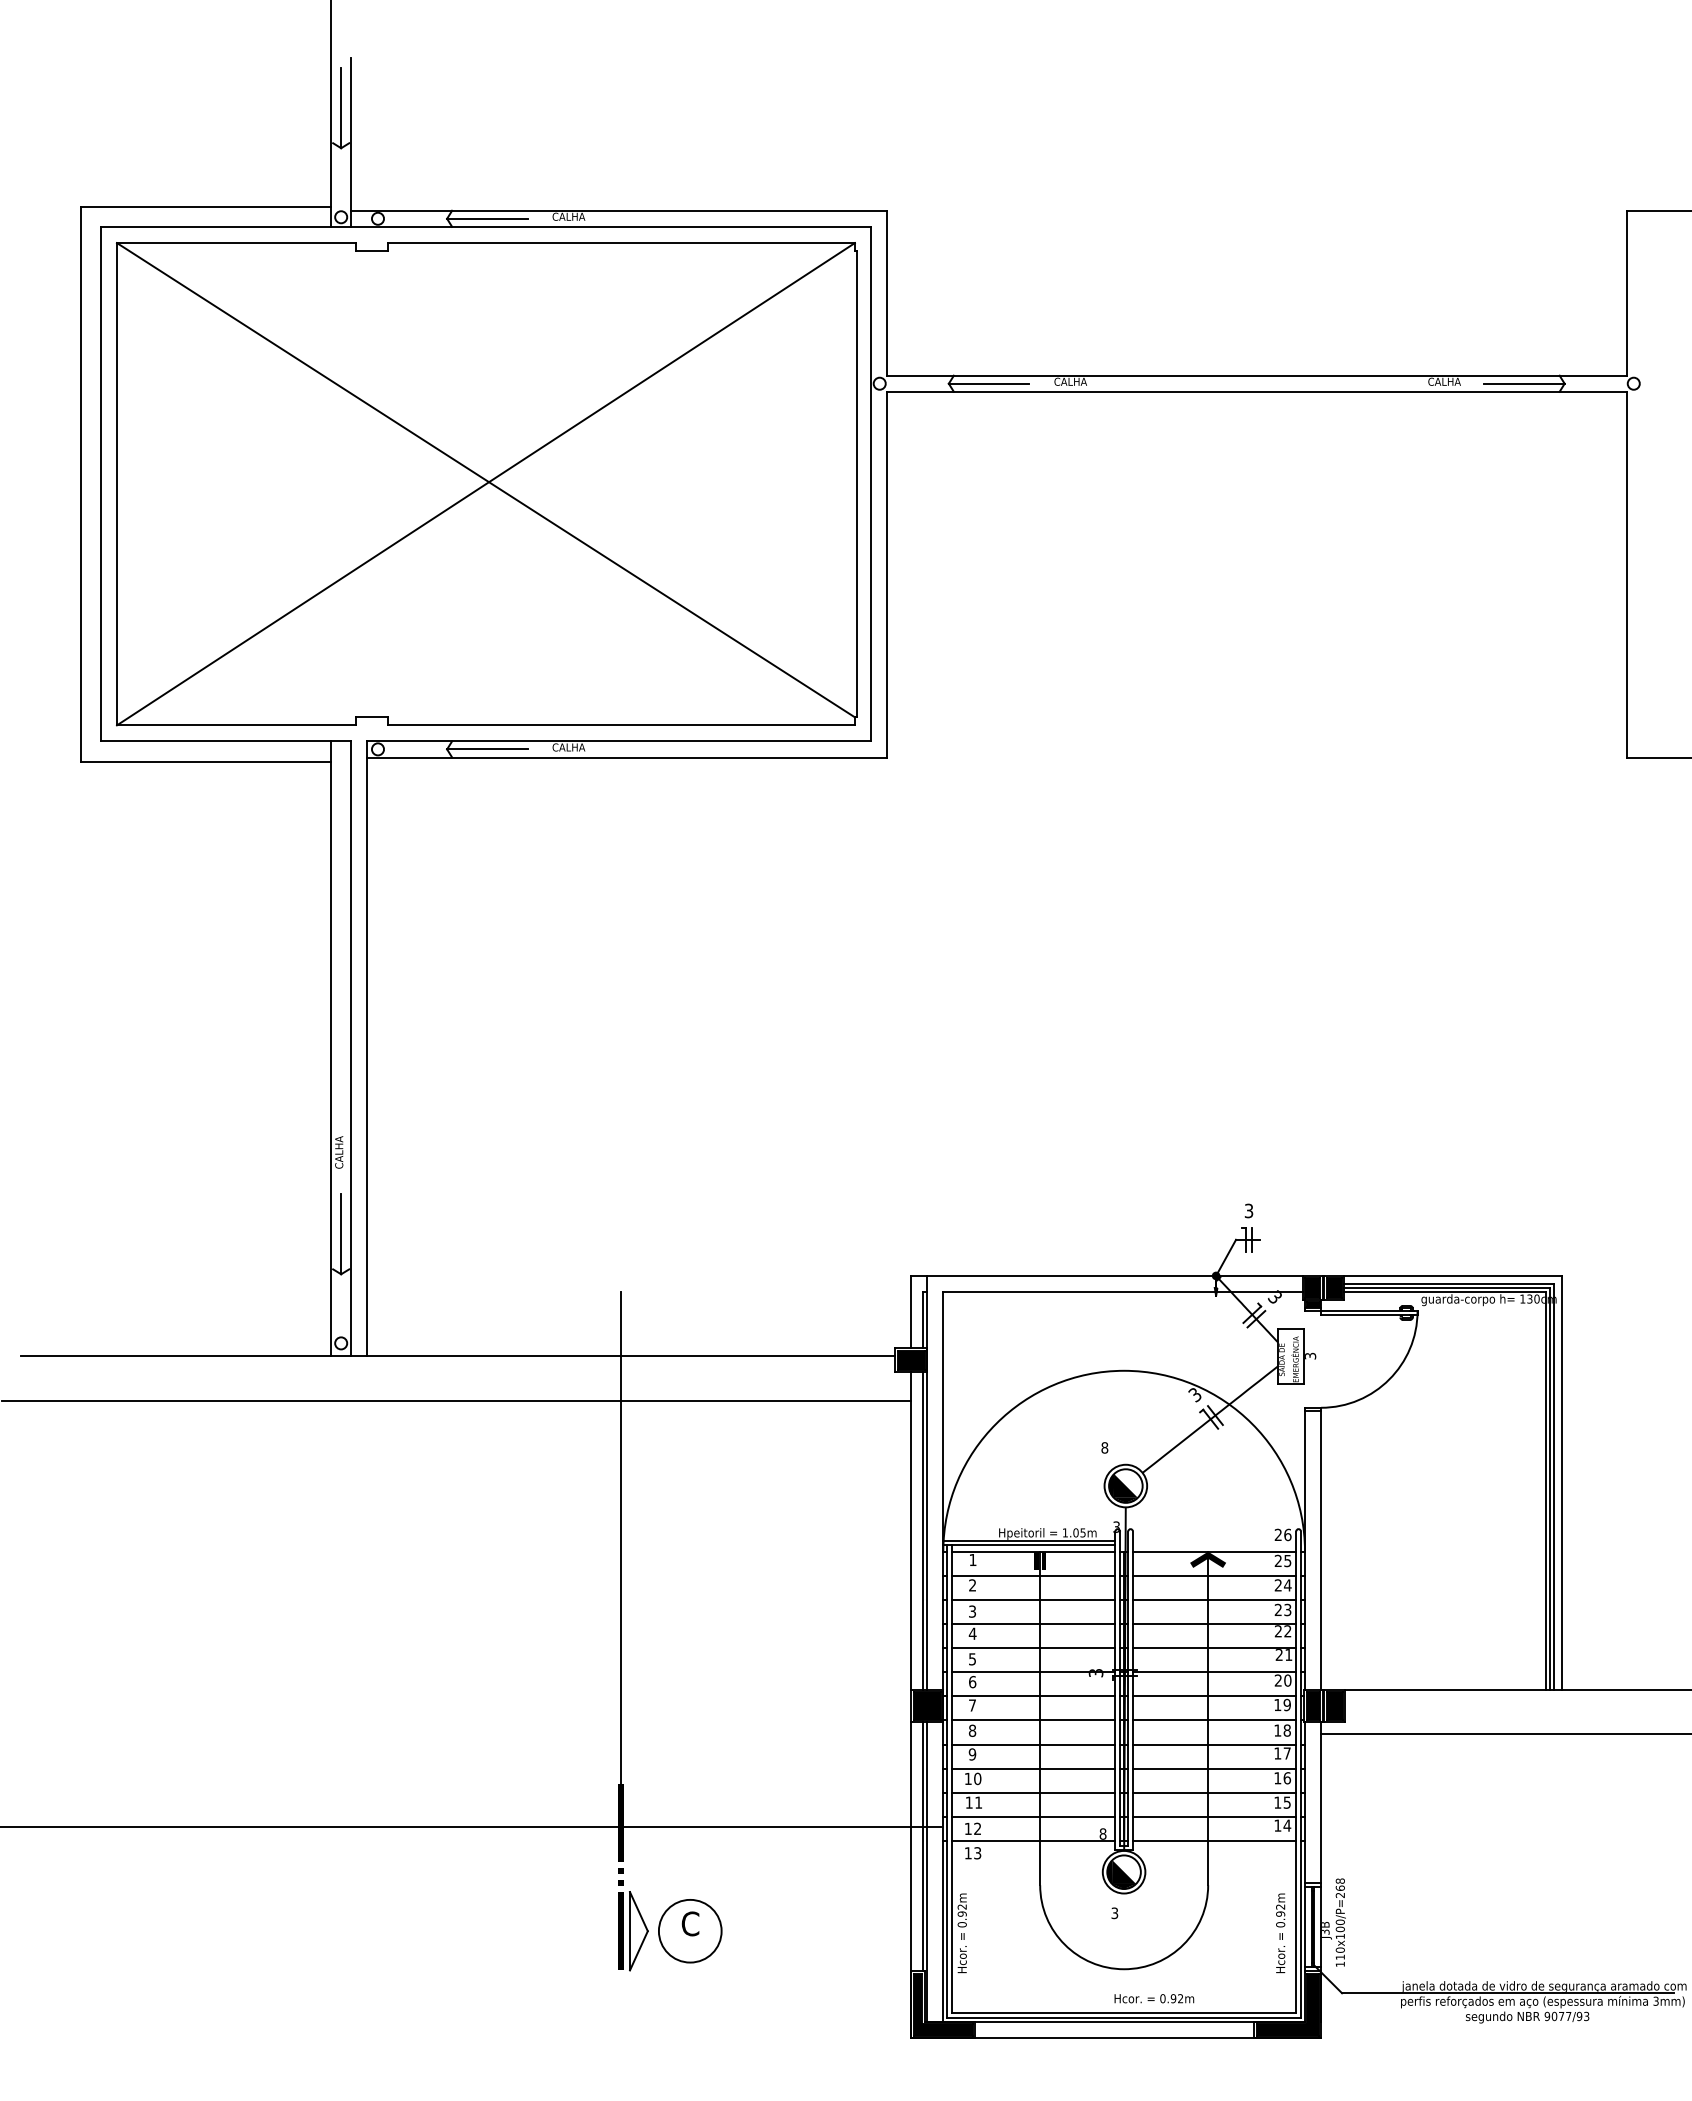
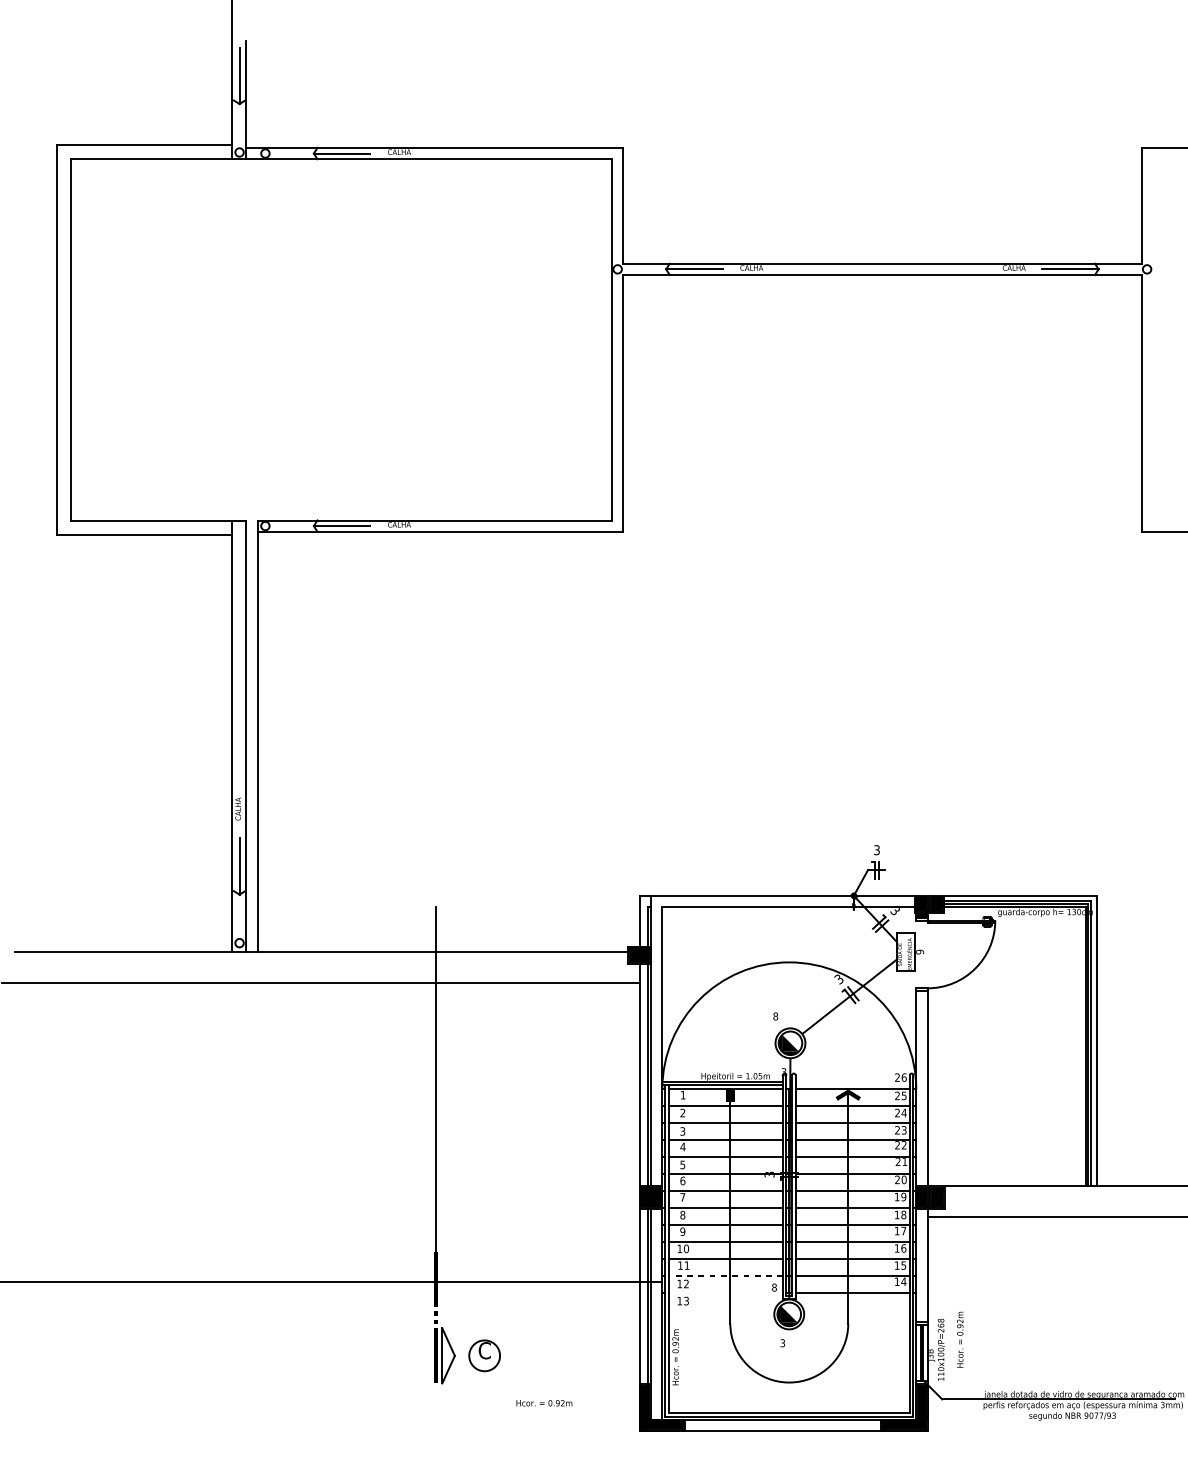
part: (486, 484) -> (341, 340), removed
text: (1310, 1355) -> (920, 951), 3 -> 9
line: (1033, 1816) -> (725, 1275), solid -> dashed
line: (1033, 1841) -> (725, 1292), removed
circle: (689, 1930) -> (484, 1355), size x0.7
text: (1280, 1933) -> (960, 1339), moved
text: (1154, 1998) -> (544, 1403), moved

